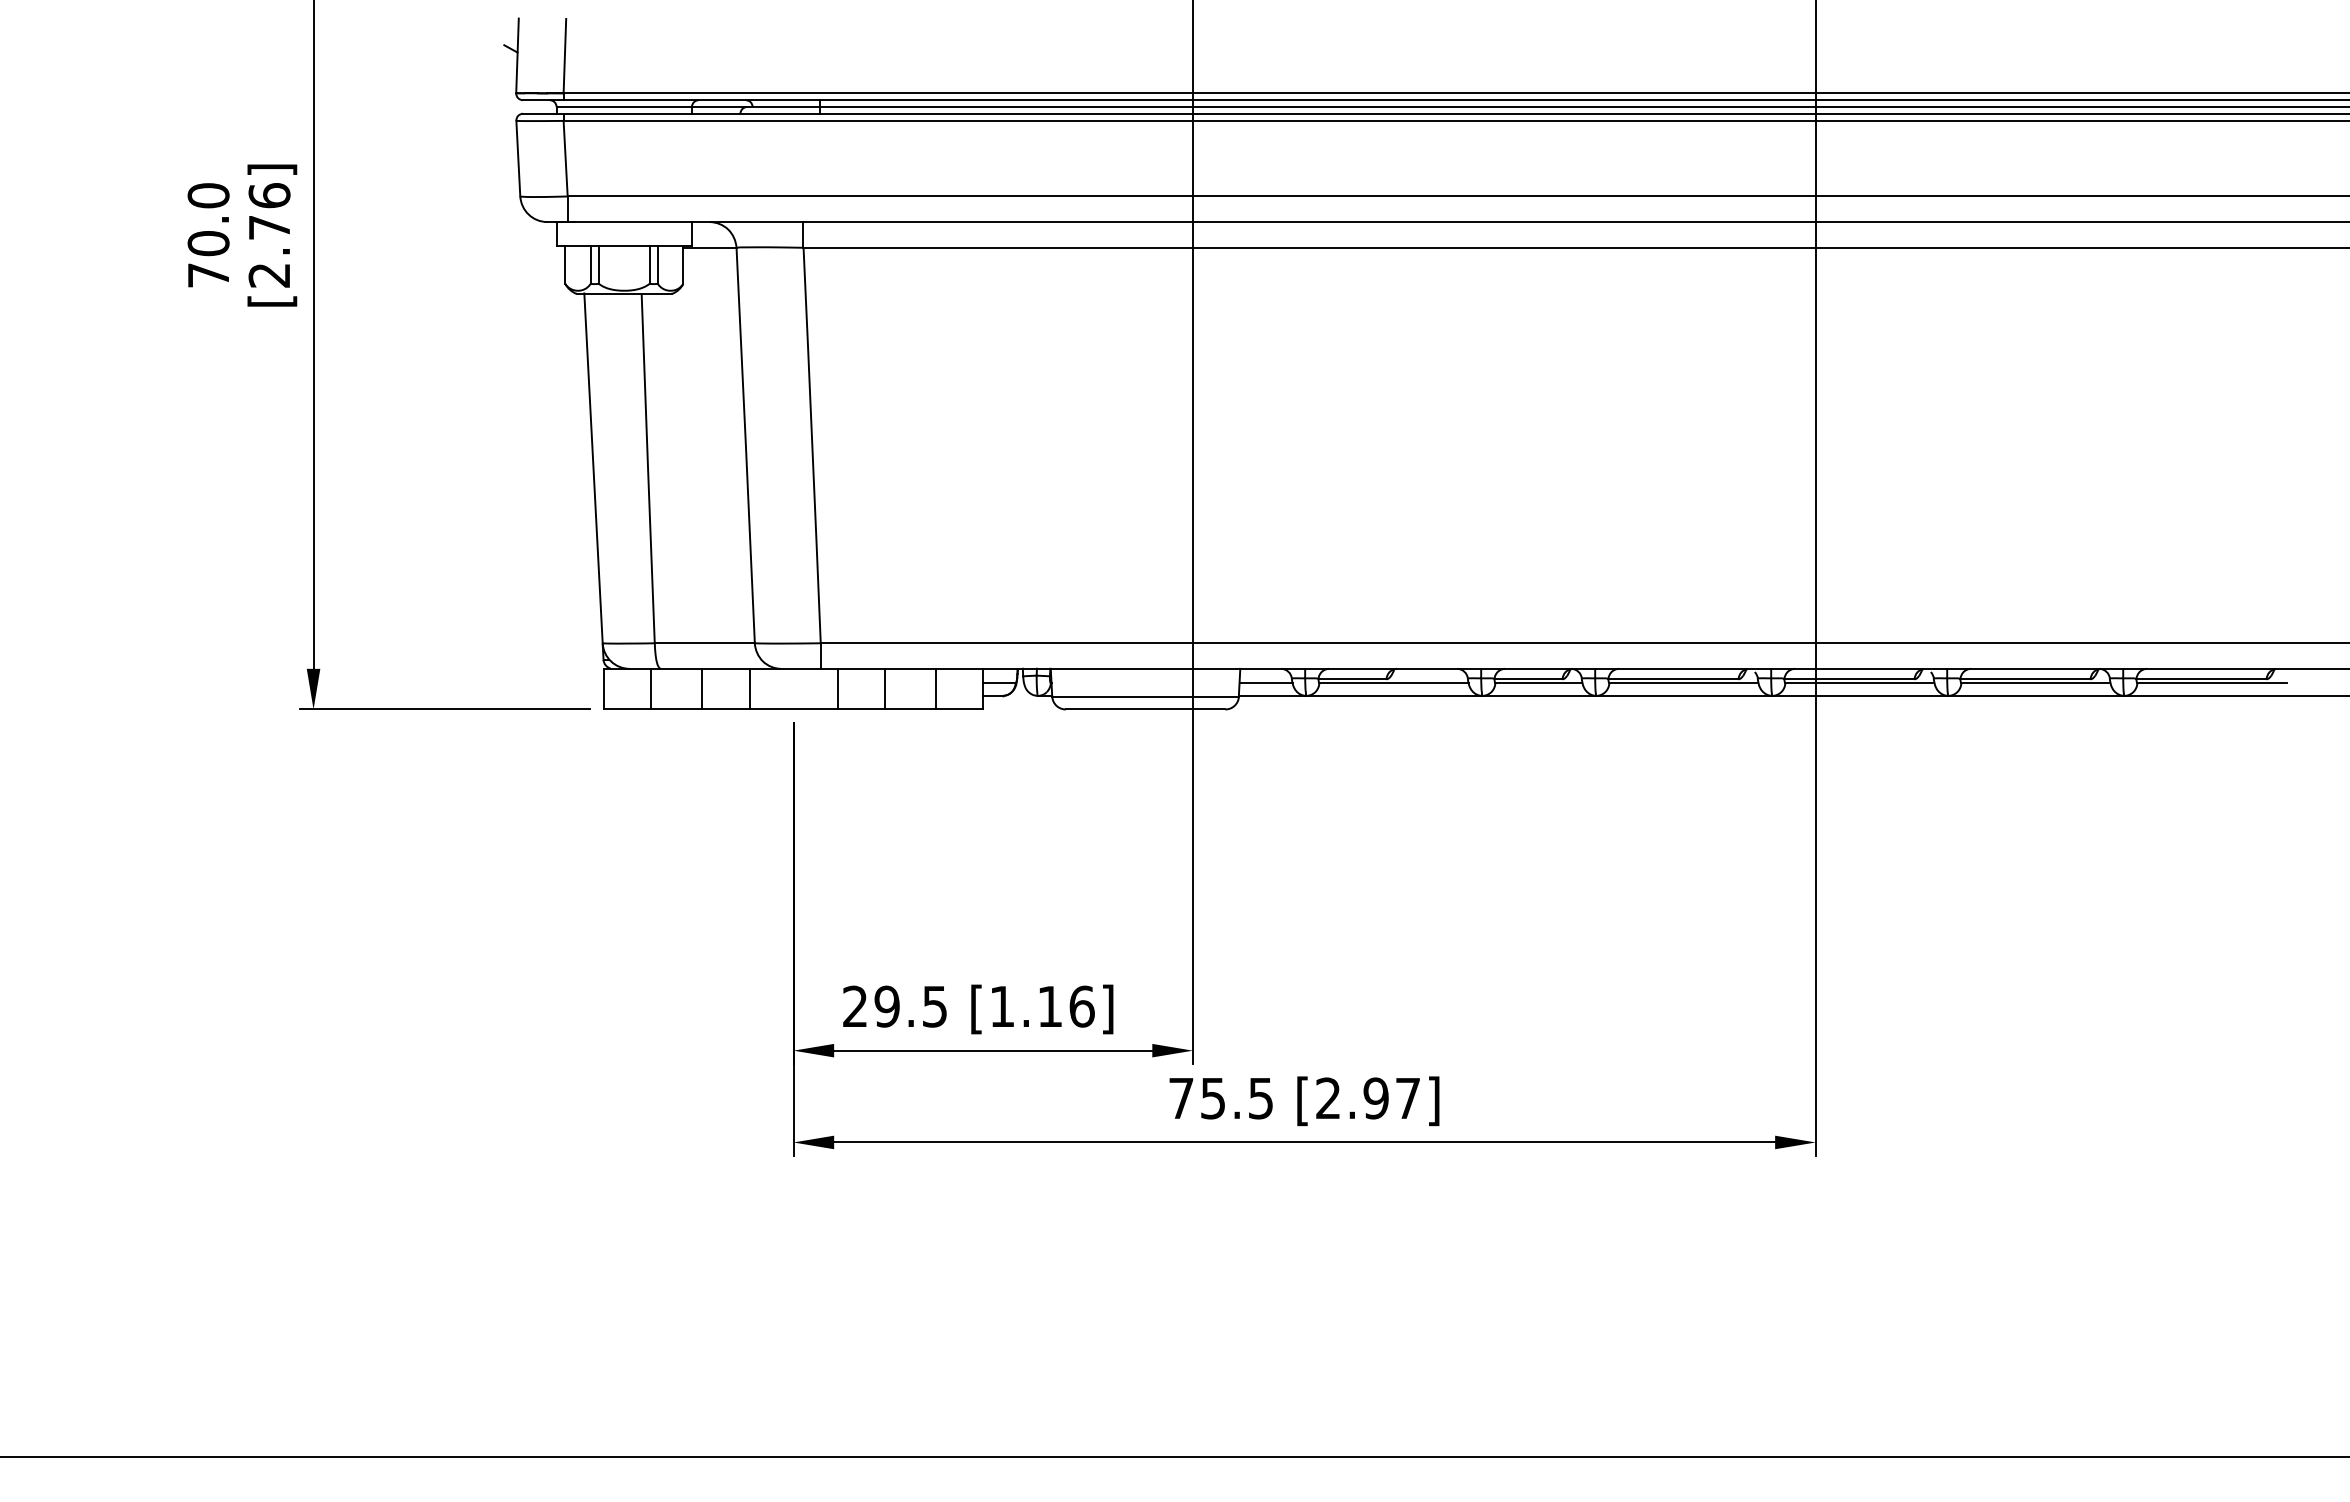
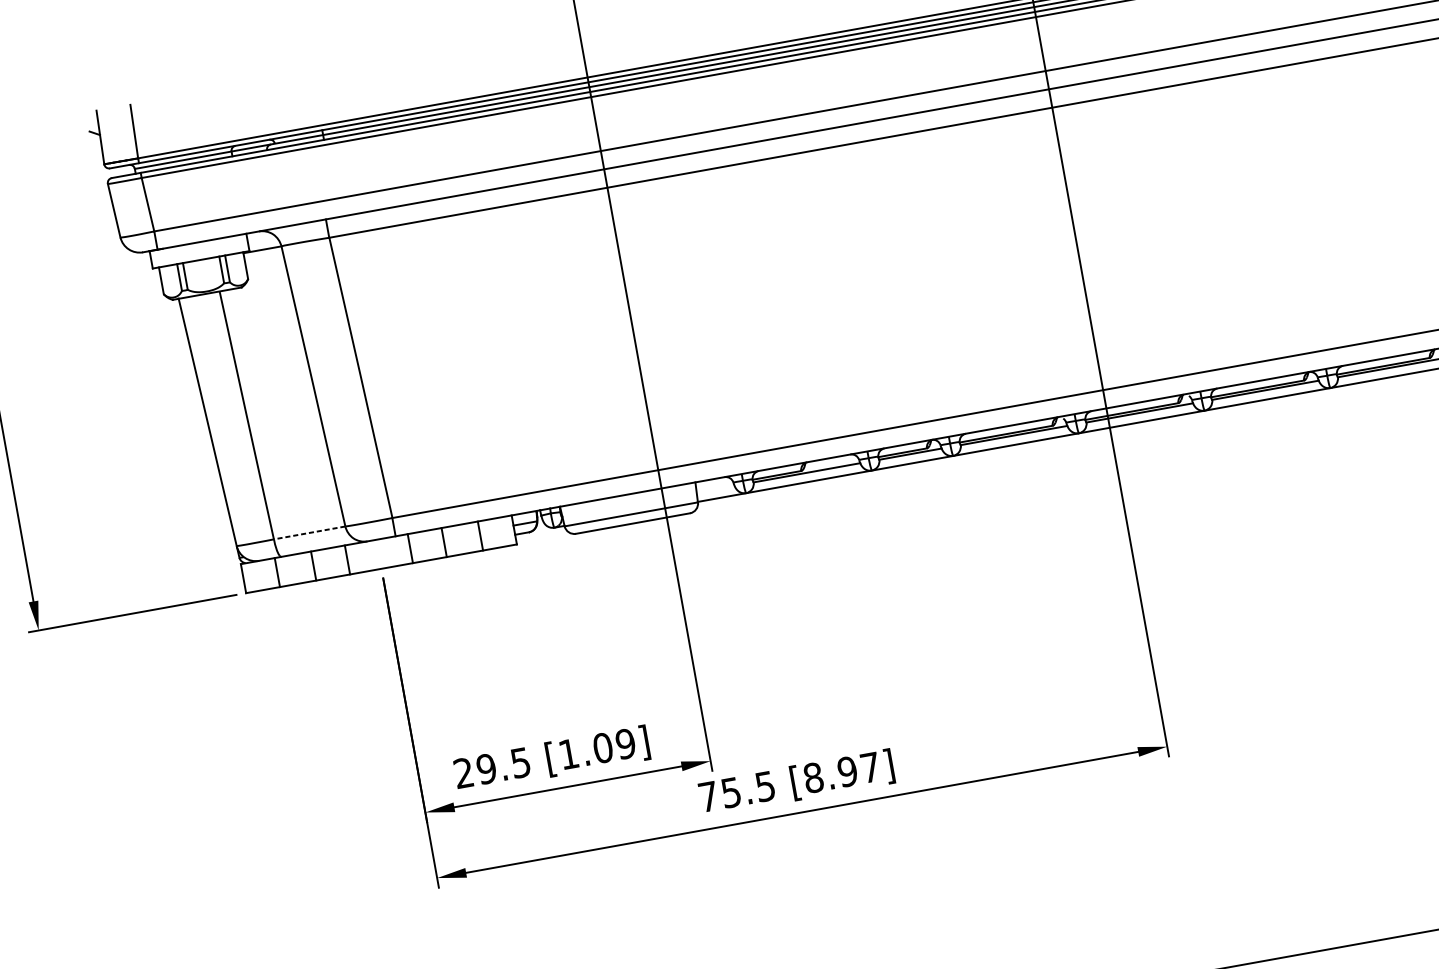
line: (704, 643) -> (309, 533), solid -> dashed
line: (1265, 683) -> (715, 489), removed
text: (1065, 1006) -> (613, 746), [1.16] -> [1.09]
text: (1328, 1098) -> (813, 777), [2.97] -> [8.97]

